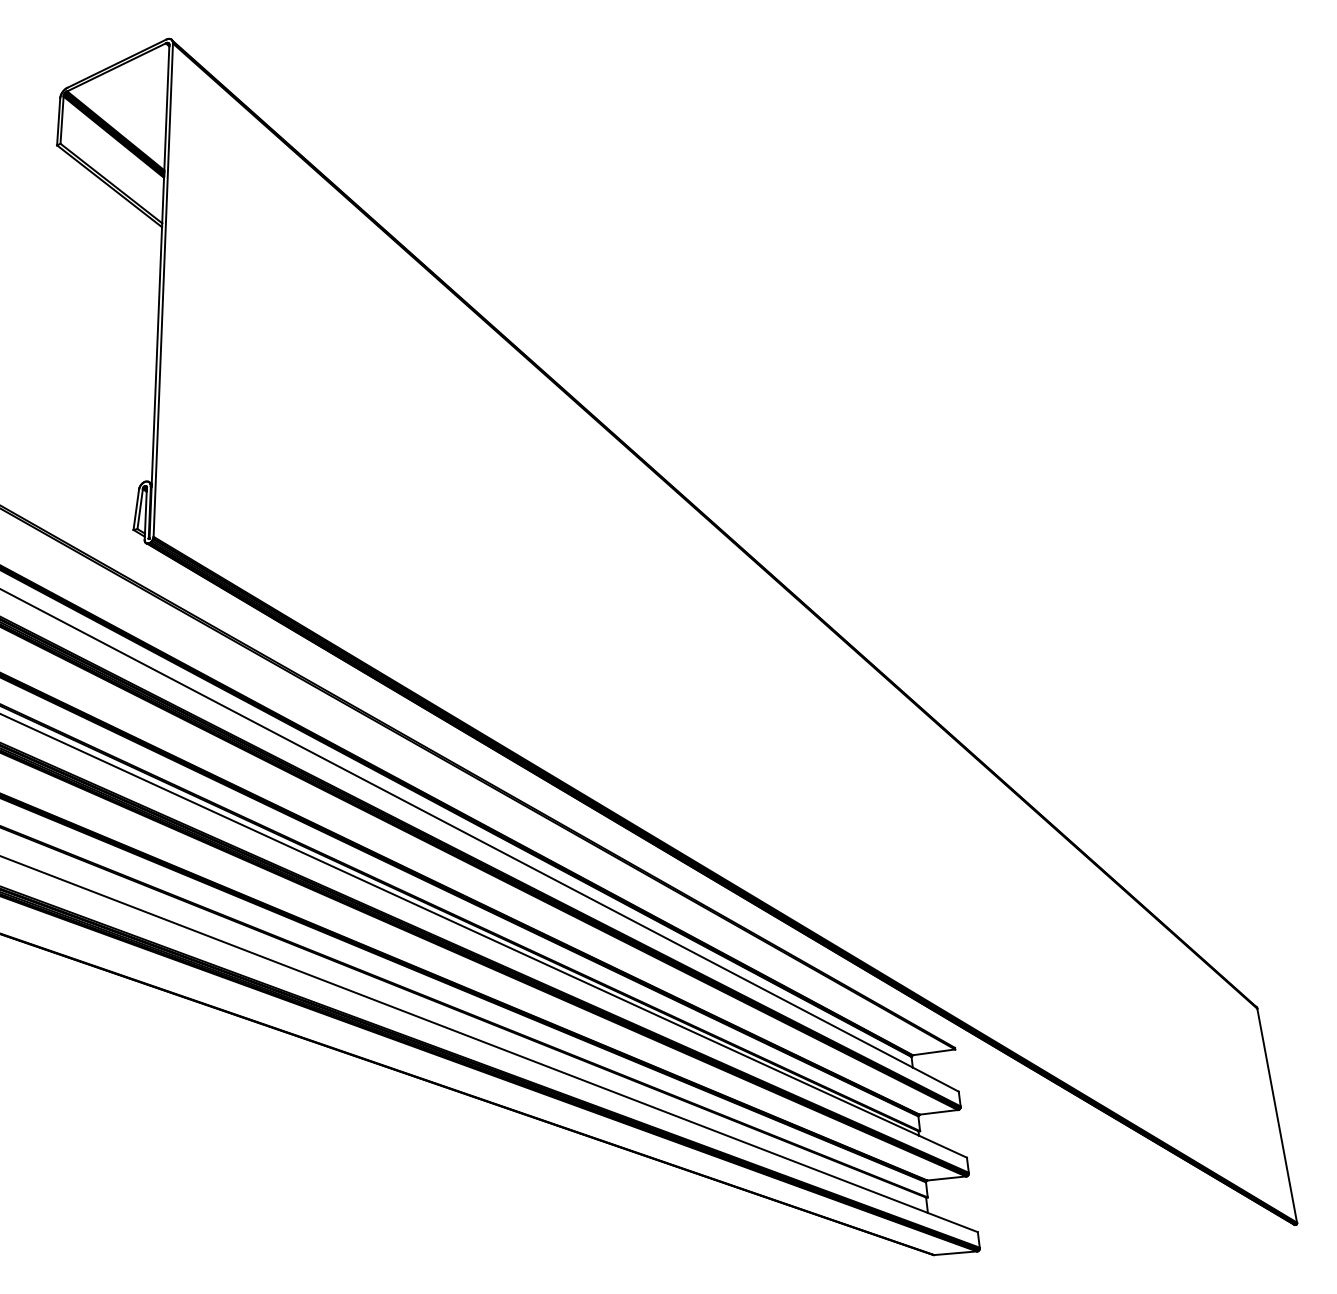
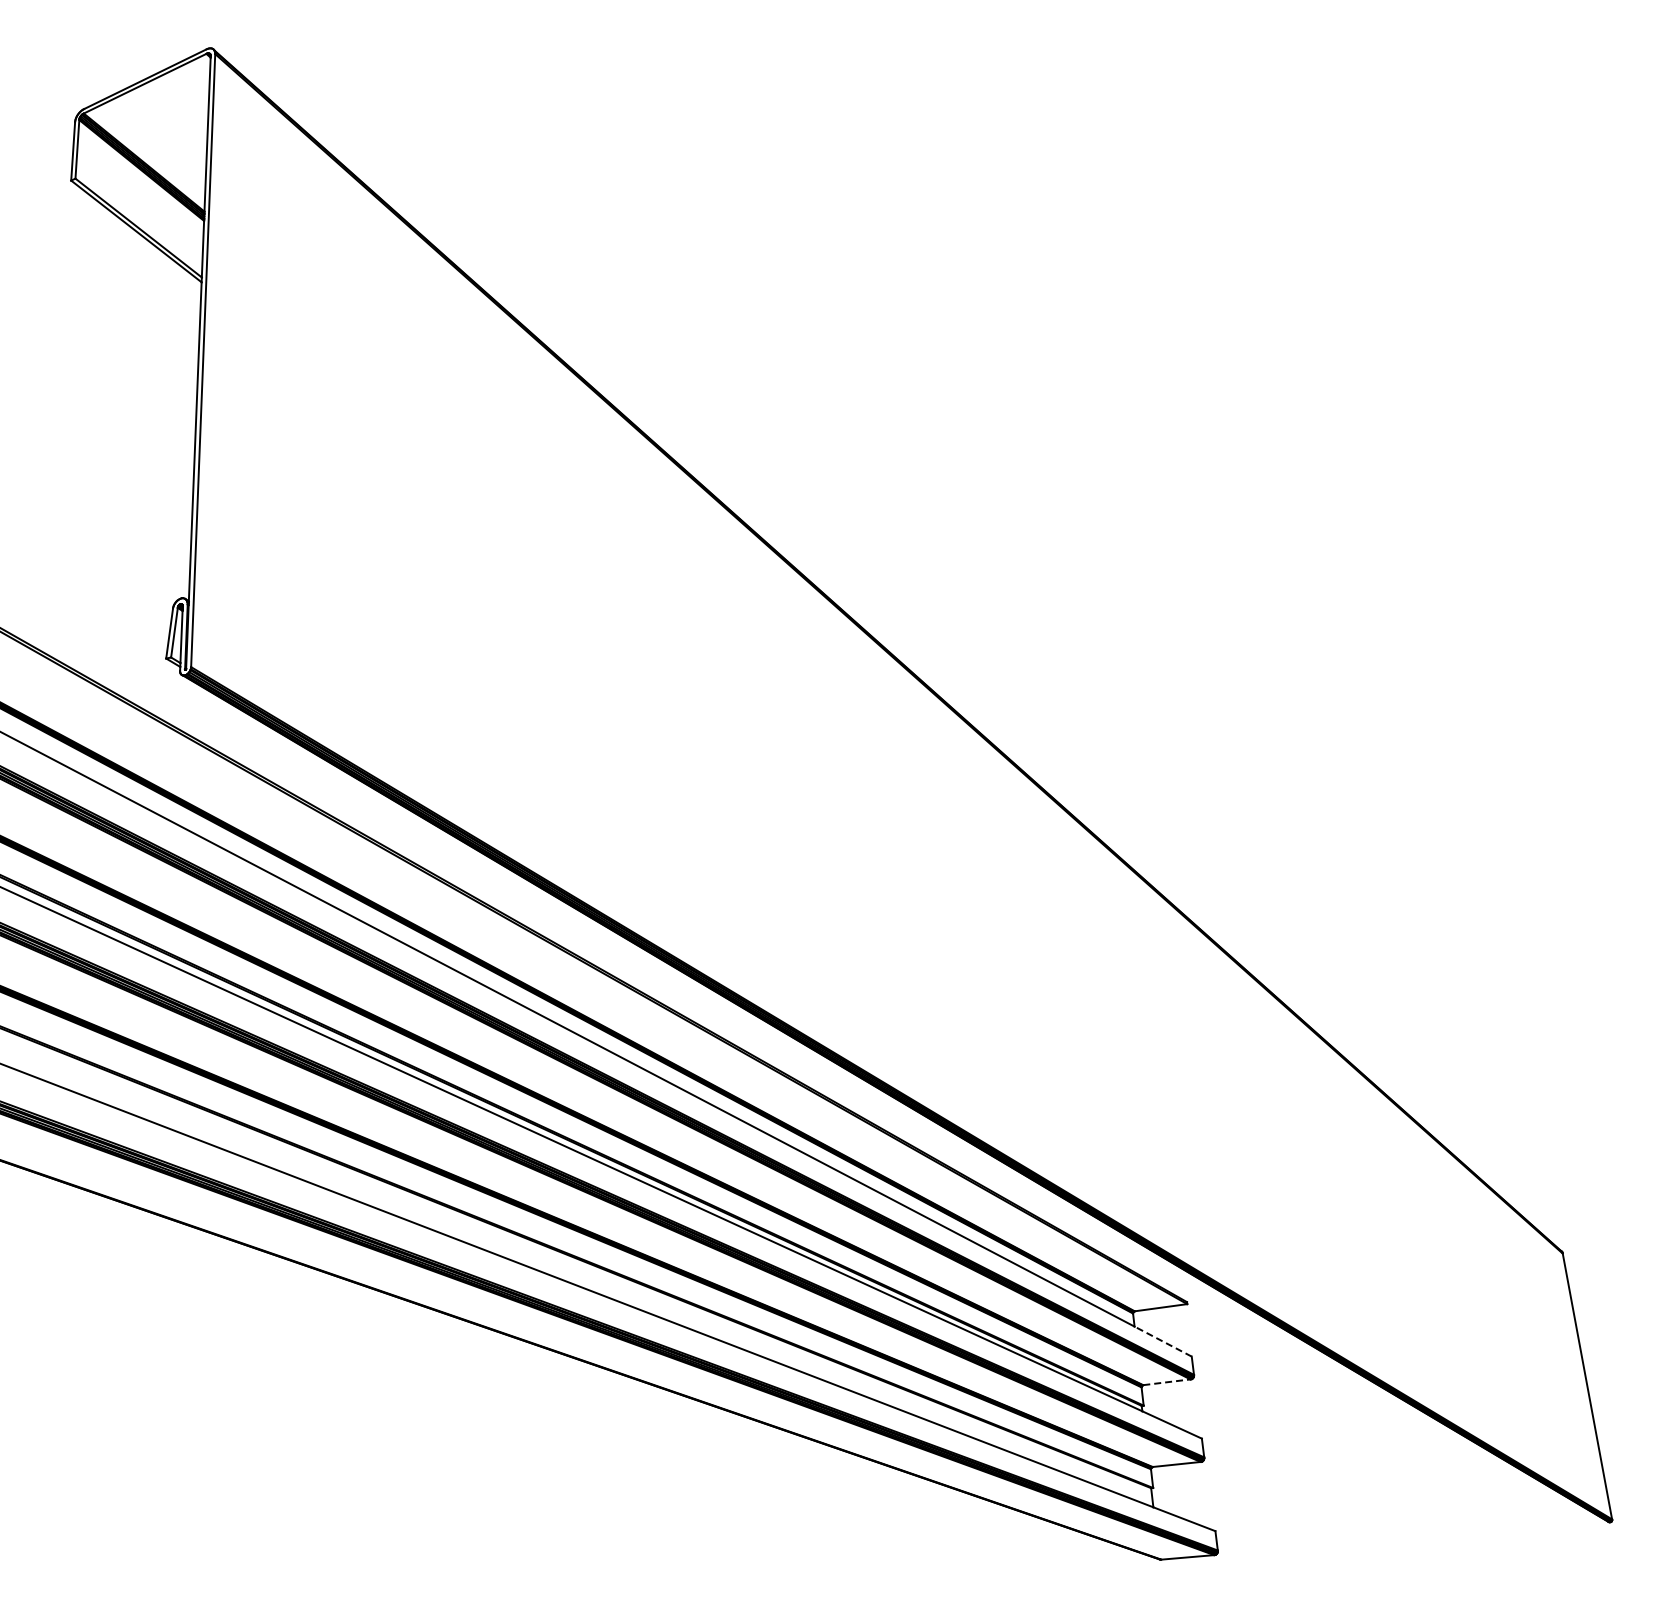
line: (935, 1079) -> (1162, 1341), solid -> dashed
line: (938, 1112) -> (1166, 1382), solid -> dashed

